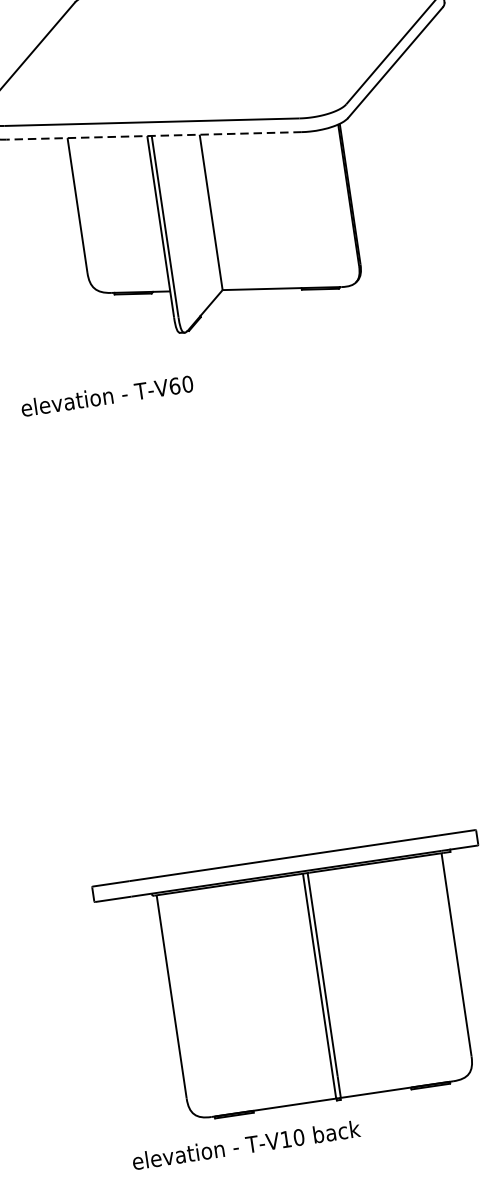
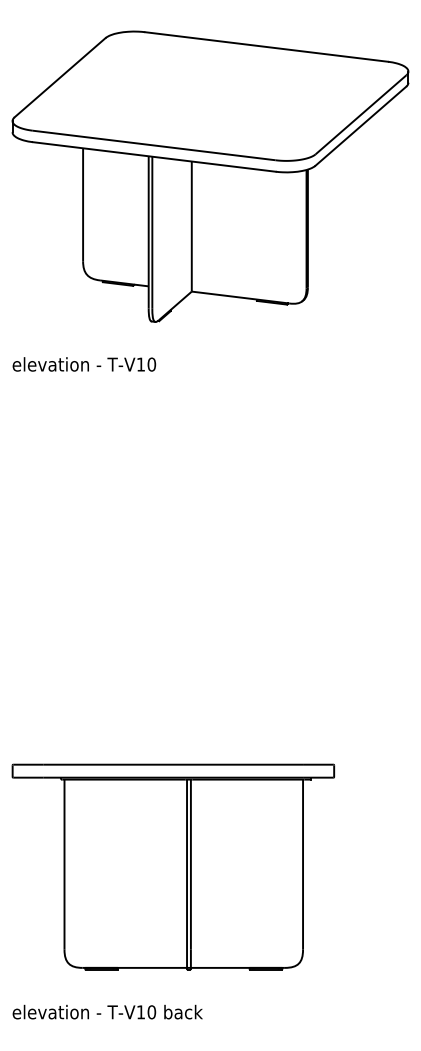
line: (153, 135) -> (153, 156), dashed -> solid
text: (174, 386) -> (140, 364), T-V60 -> T-V10
text: (245, 1144) -> (107, 1011), moved

